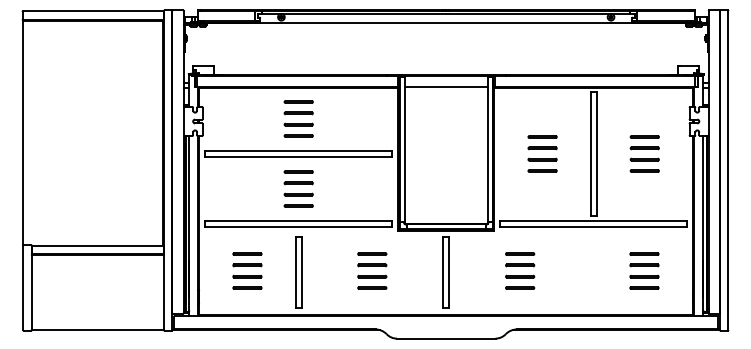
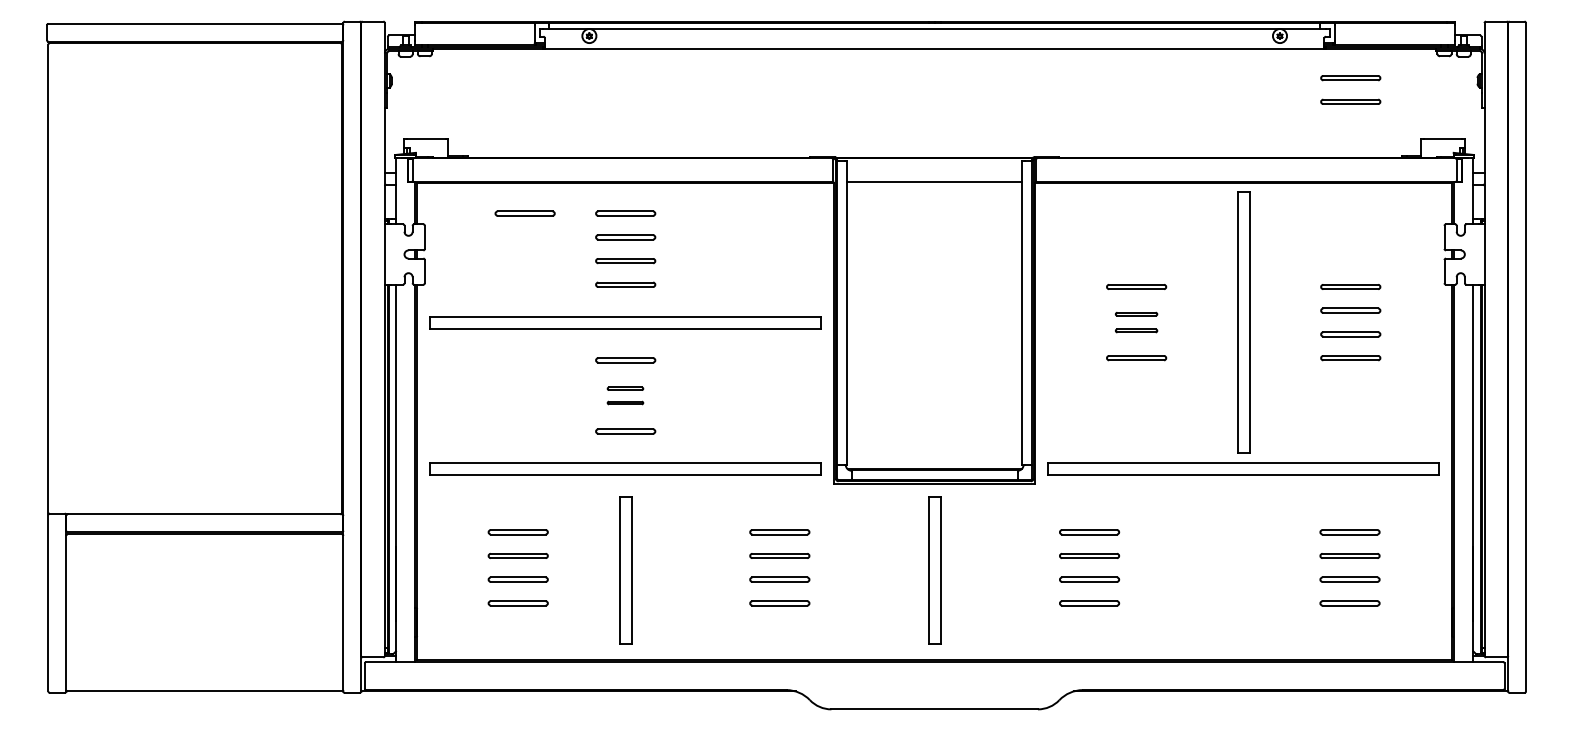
part: (644, 42) -> (1350, 88), added
line: (250, 101) -> (524, 212), added
part: (542, 153) -> (1136, 321), size x0.7
part: (298, 188) -> (625, 394), size x0.6

